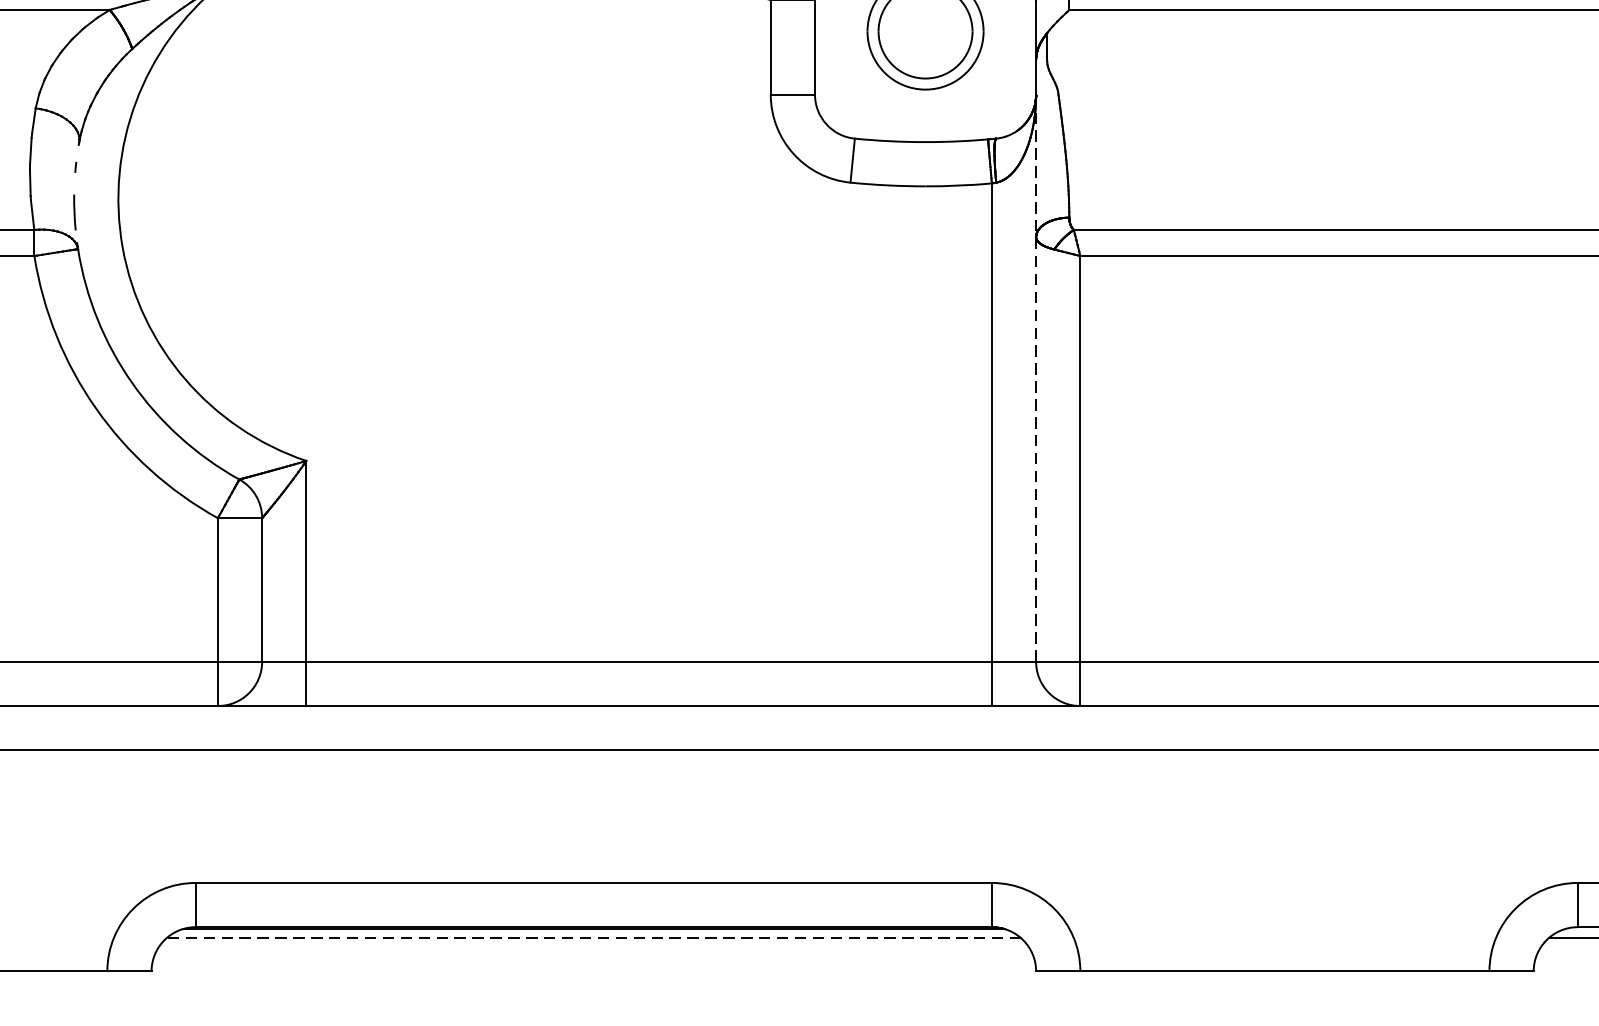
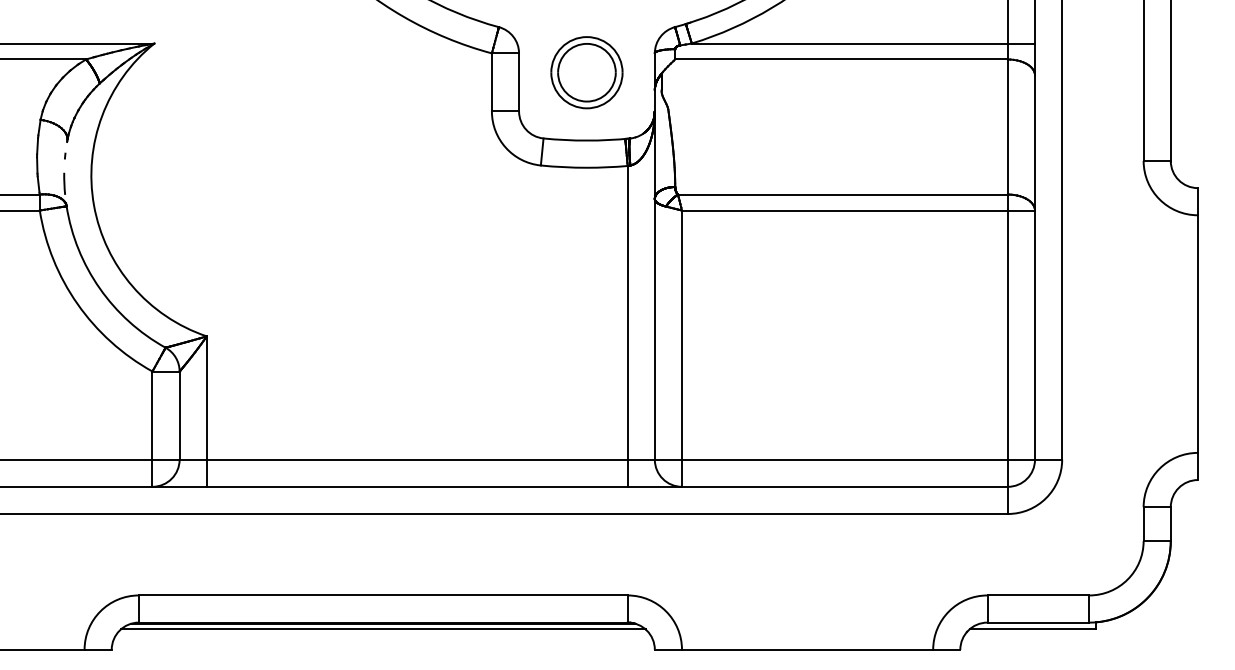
line: (1035, 379) -> (654, 286), dashed -> solid
line: (592, 938) -> (382, 629), dashed -> solid

